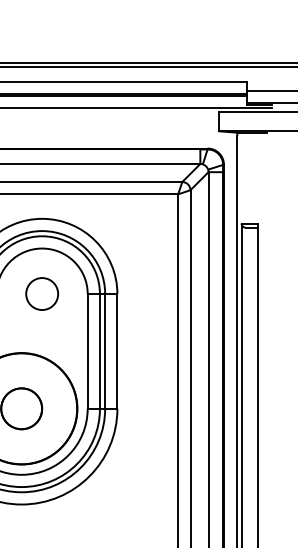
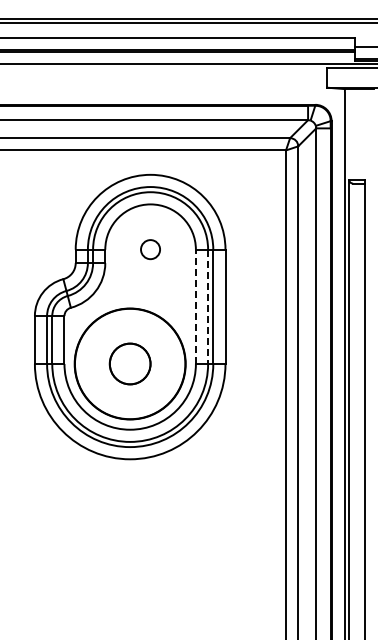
circle: (42, 293) -> (150, 249), size x0.6
line: (87, 351) -> (195, 306), solid -> dashed
line: (100, 352) -> (208, 307), solid -> dashed

